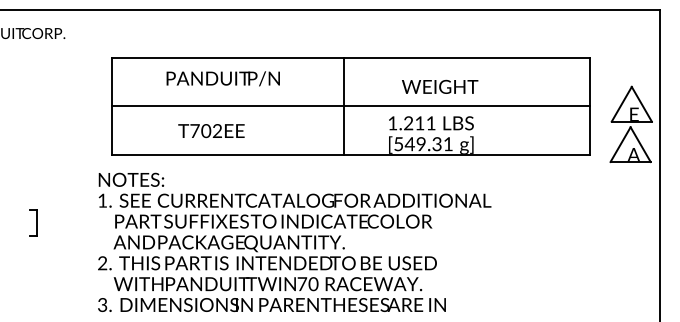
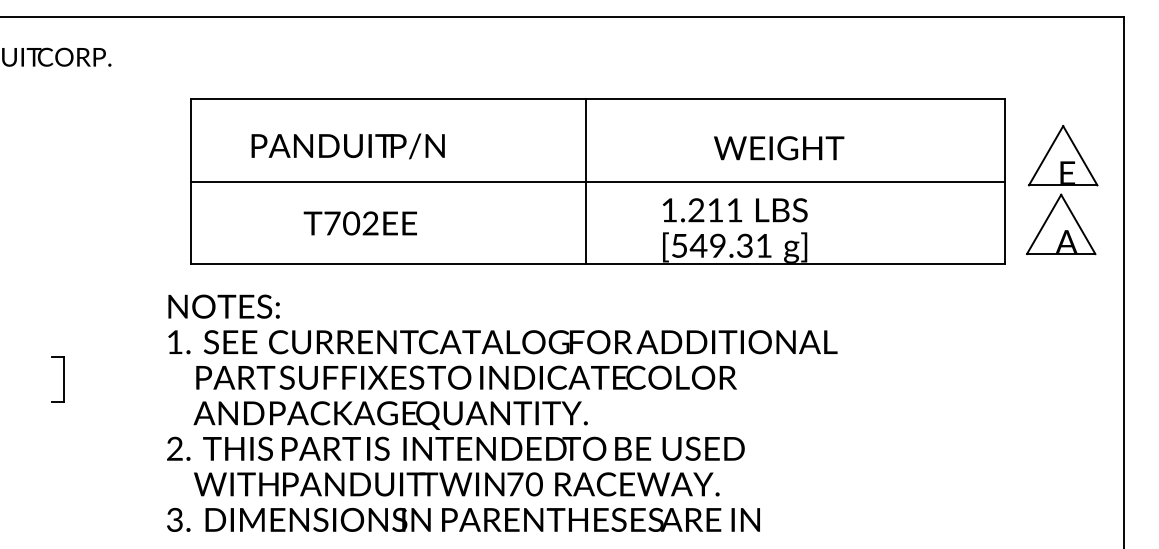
text: (222, 78) -> (346, 145), moved
text: (440, 86) -> (779, 147), moved
part: (630, 123) -> (1060, 188), moved

